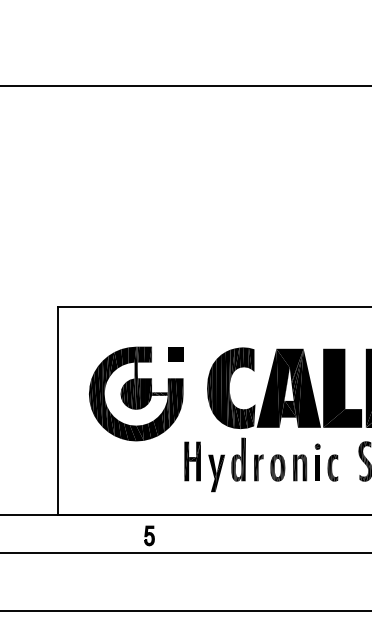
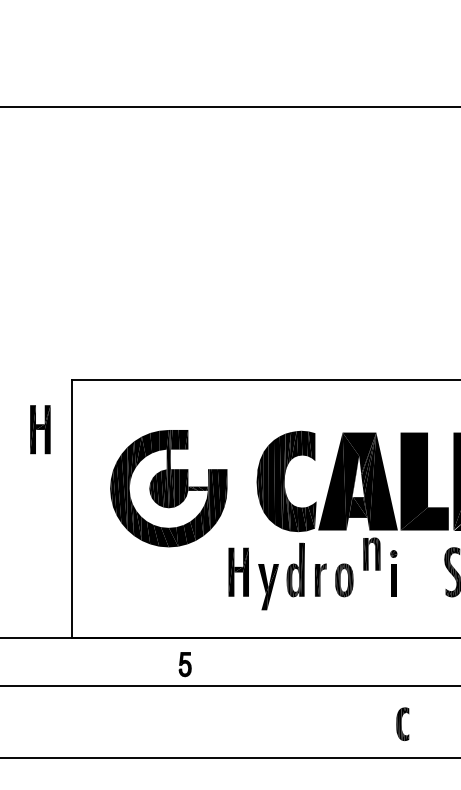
part: (32, 346) -> (40, 429), added
part: (175, 354) -> (217, 439), removed
part: (300, 467) -> (372, 553), moved
part: (332, 467) -> (402, 723), moved

